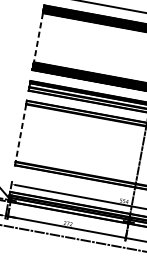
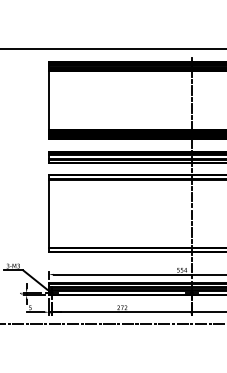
line: (38, 37) -> (49, 100), dashed -> solid
line: (21, 133) -> (49, 213), dashed -> solid

